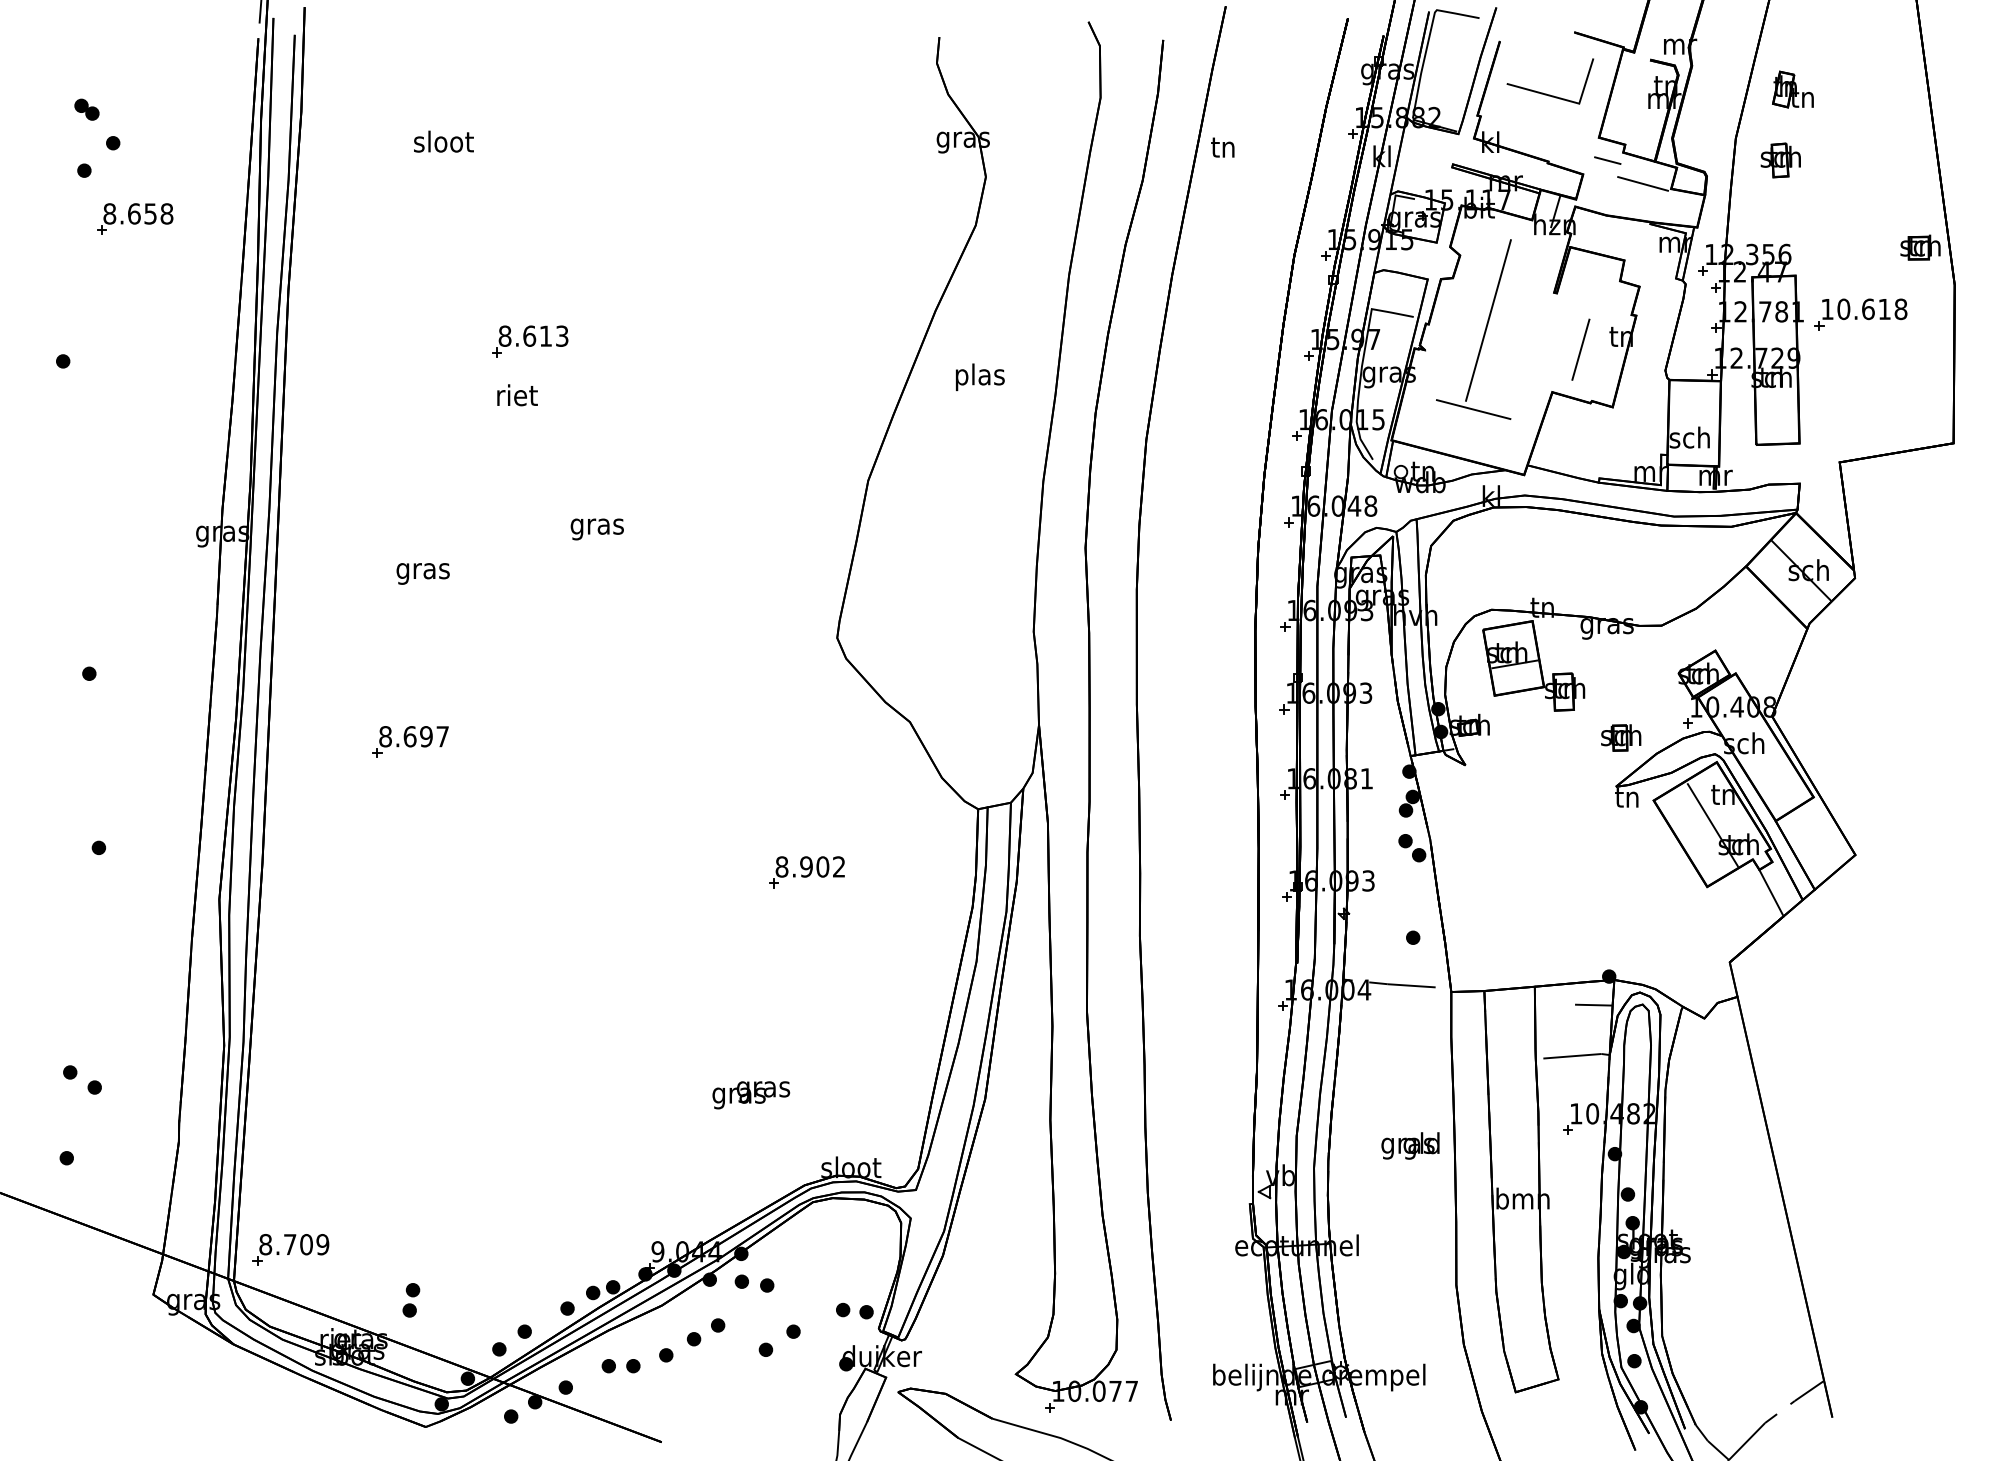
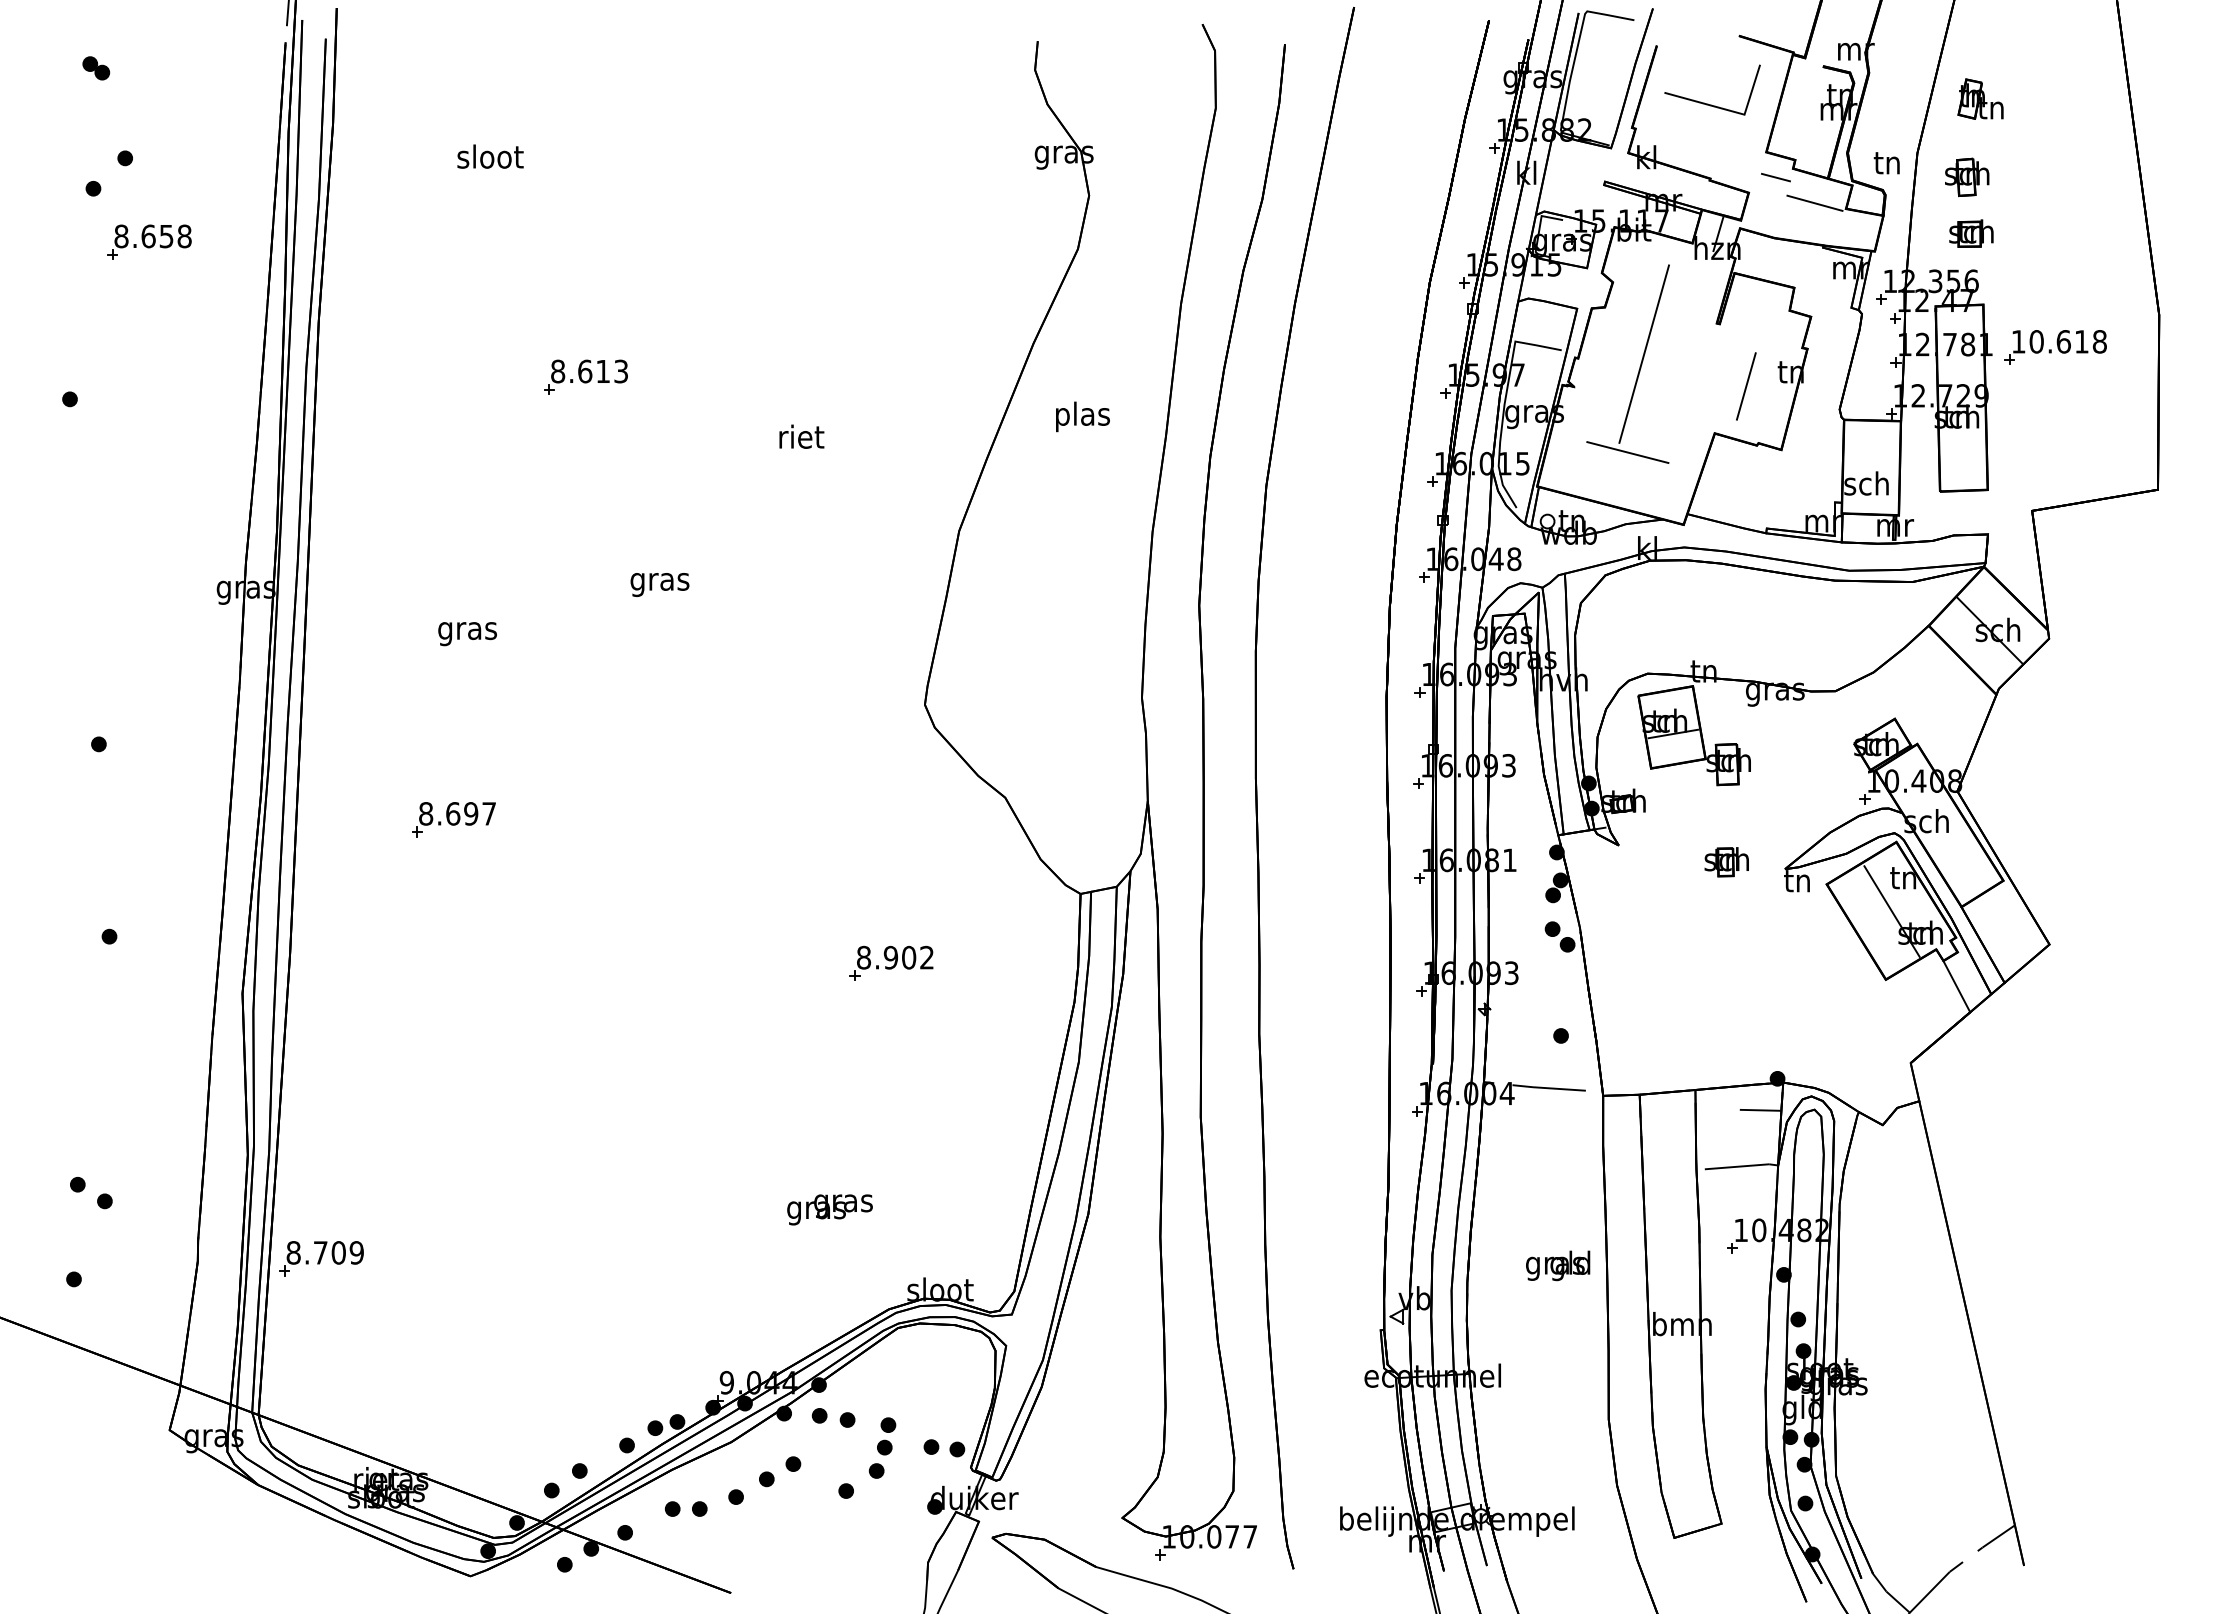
part: (87, 109) -> (96, 68), moved
text: (1222, 147) -> (1886, 163), moved
part: (1920, 247) -> (1971, 233), moved
text: (517, 395) -> (801, 436), moved
part: (1620, 738) -> (1726, 862), moved
part: (290, 1249) -> (321, 1258), moved
part: (411, 1300) -> (886, 1436), moved

